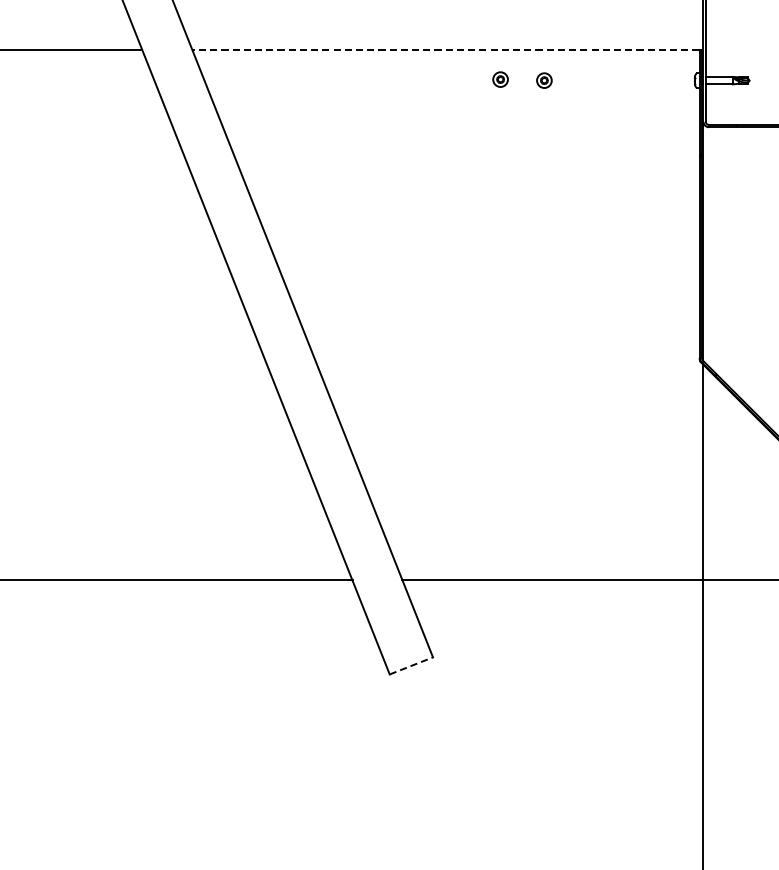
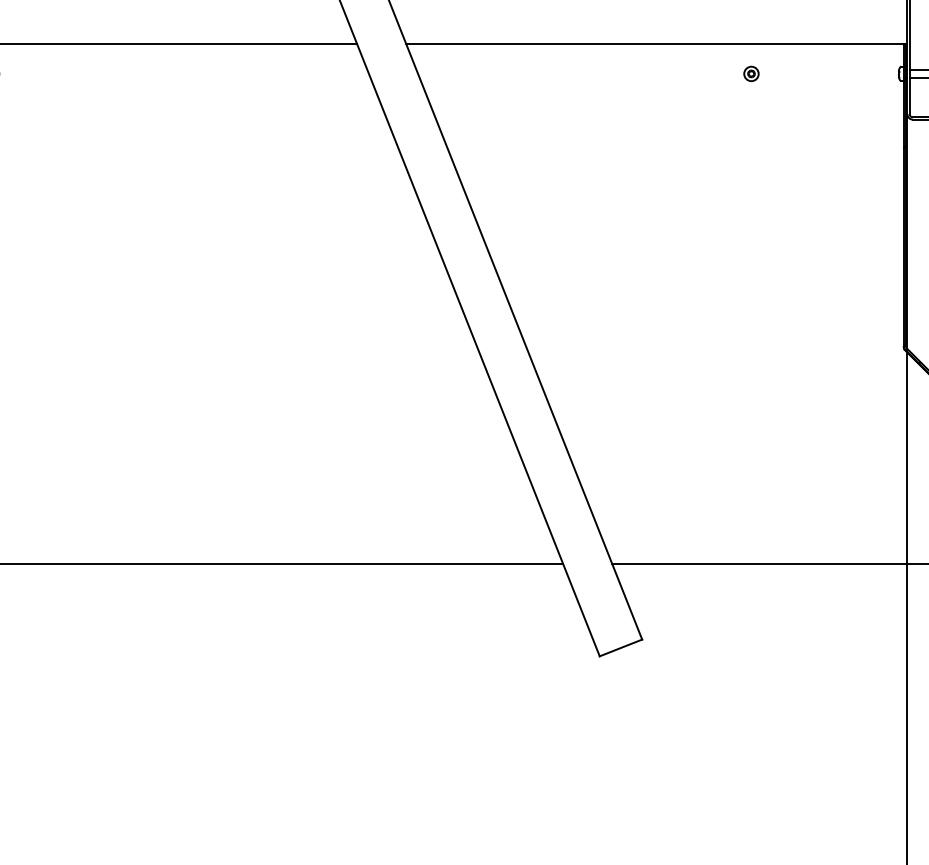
line: (445, 49) -> (654, 43), dashed -> solid
part: (500, 79) -> (708, 72), removed
line: (410, 665) -> (620, 647), dashed -> solid

